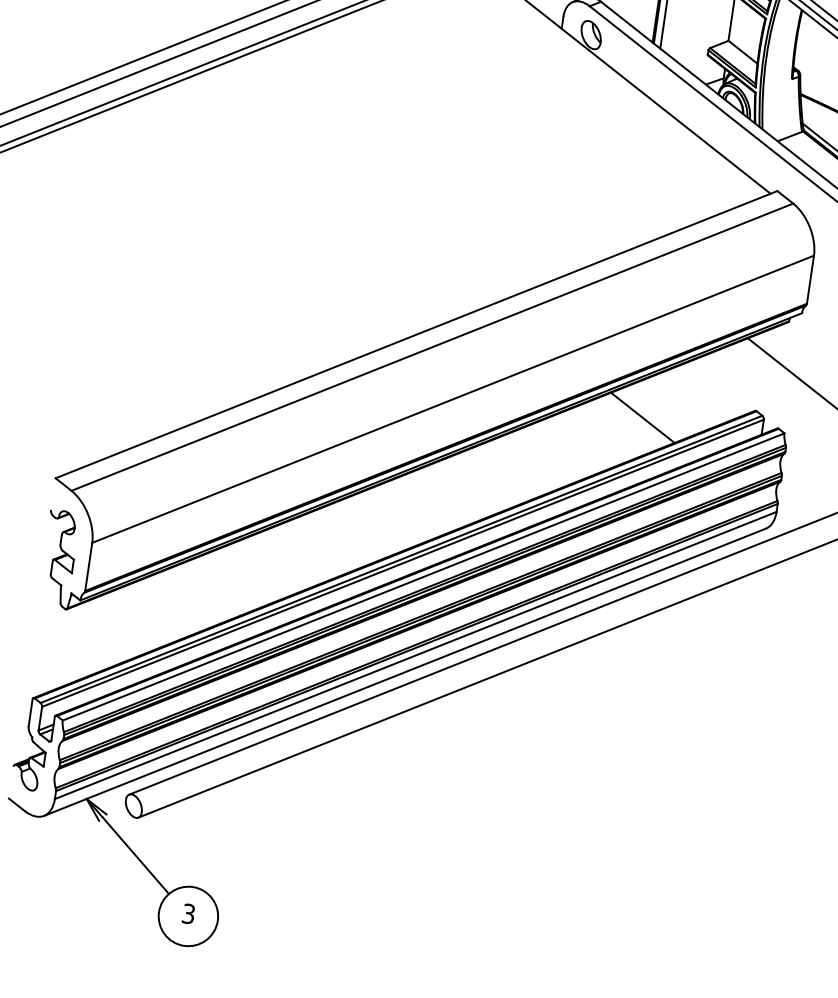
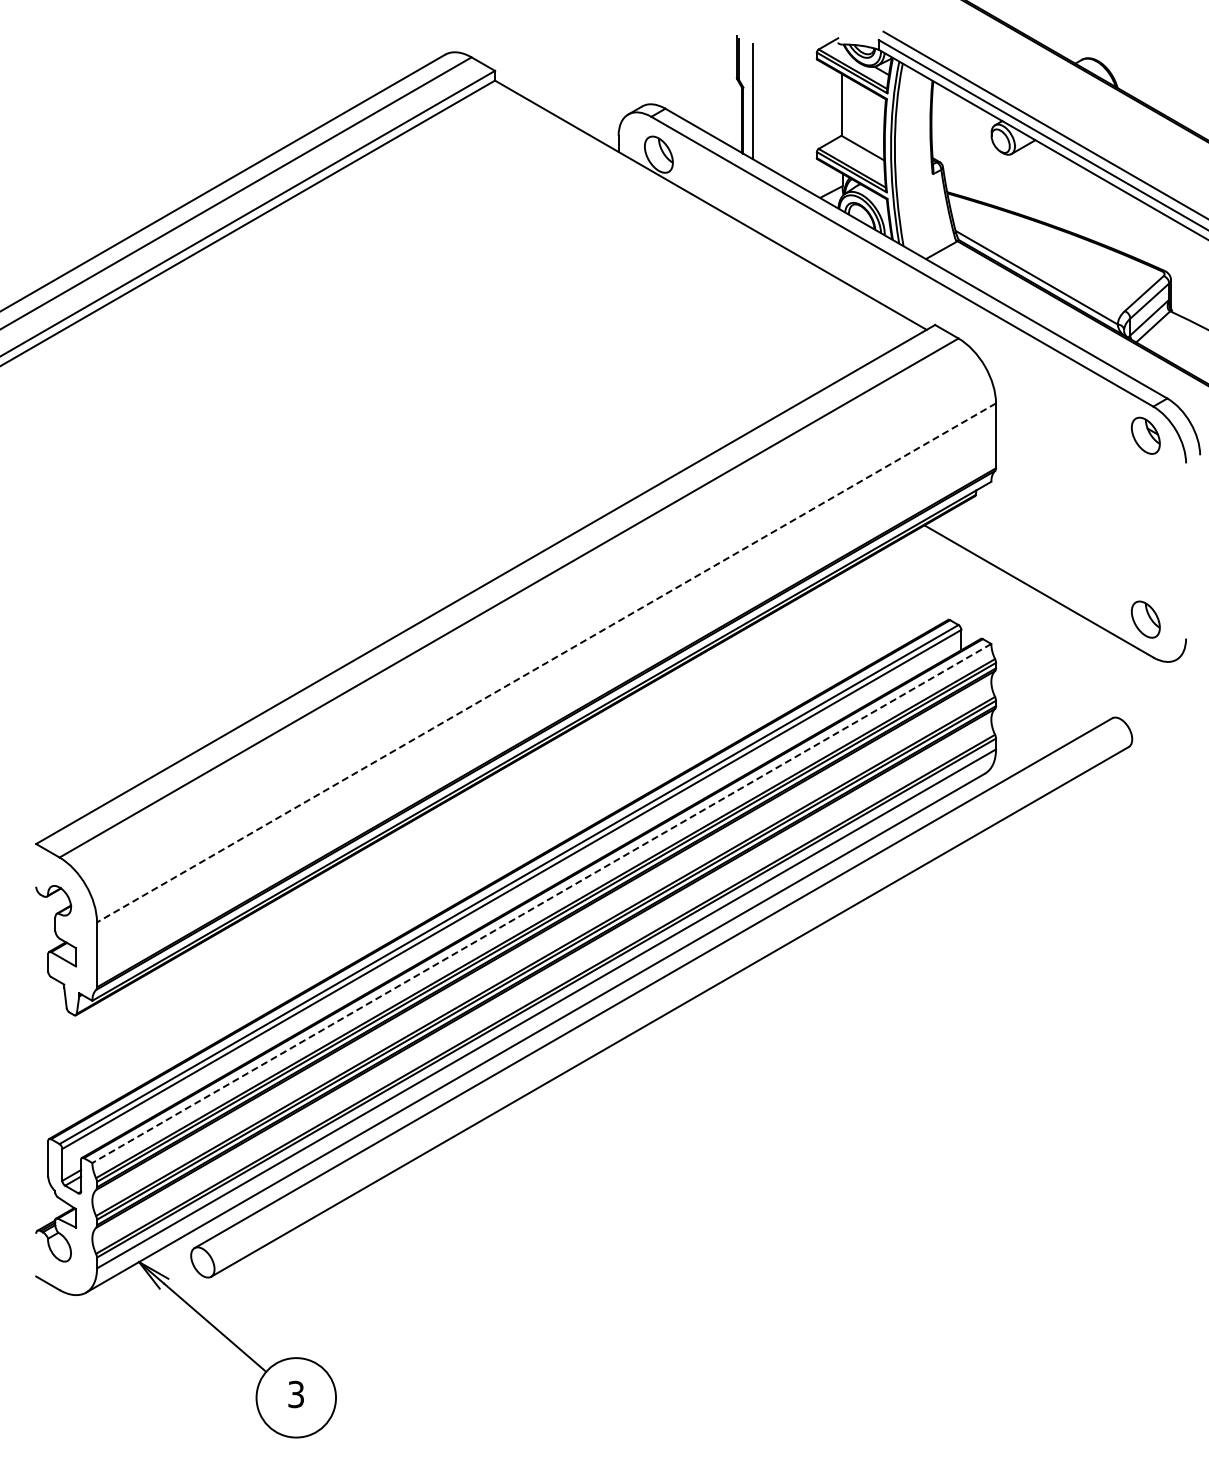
line: (453, 399) -> (546, 663), solid -> dashed
line: (642, 417) -> (800, 650), removed
line: (423, 576) -> (541, 903), solid -> dashed

